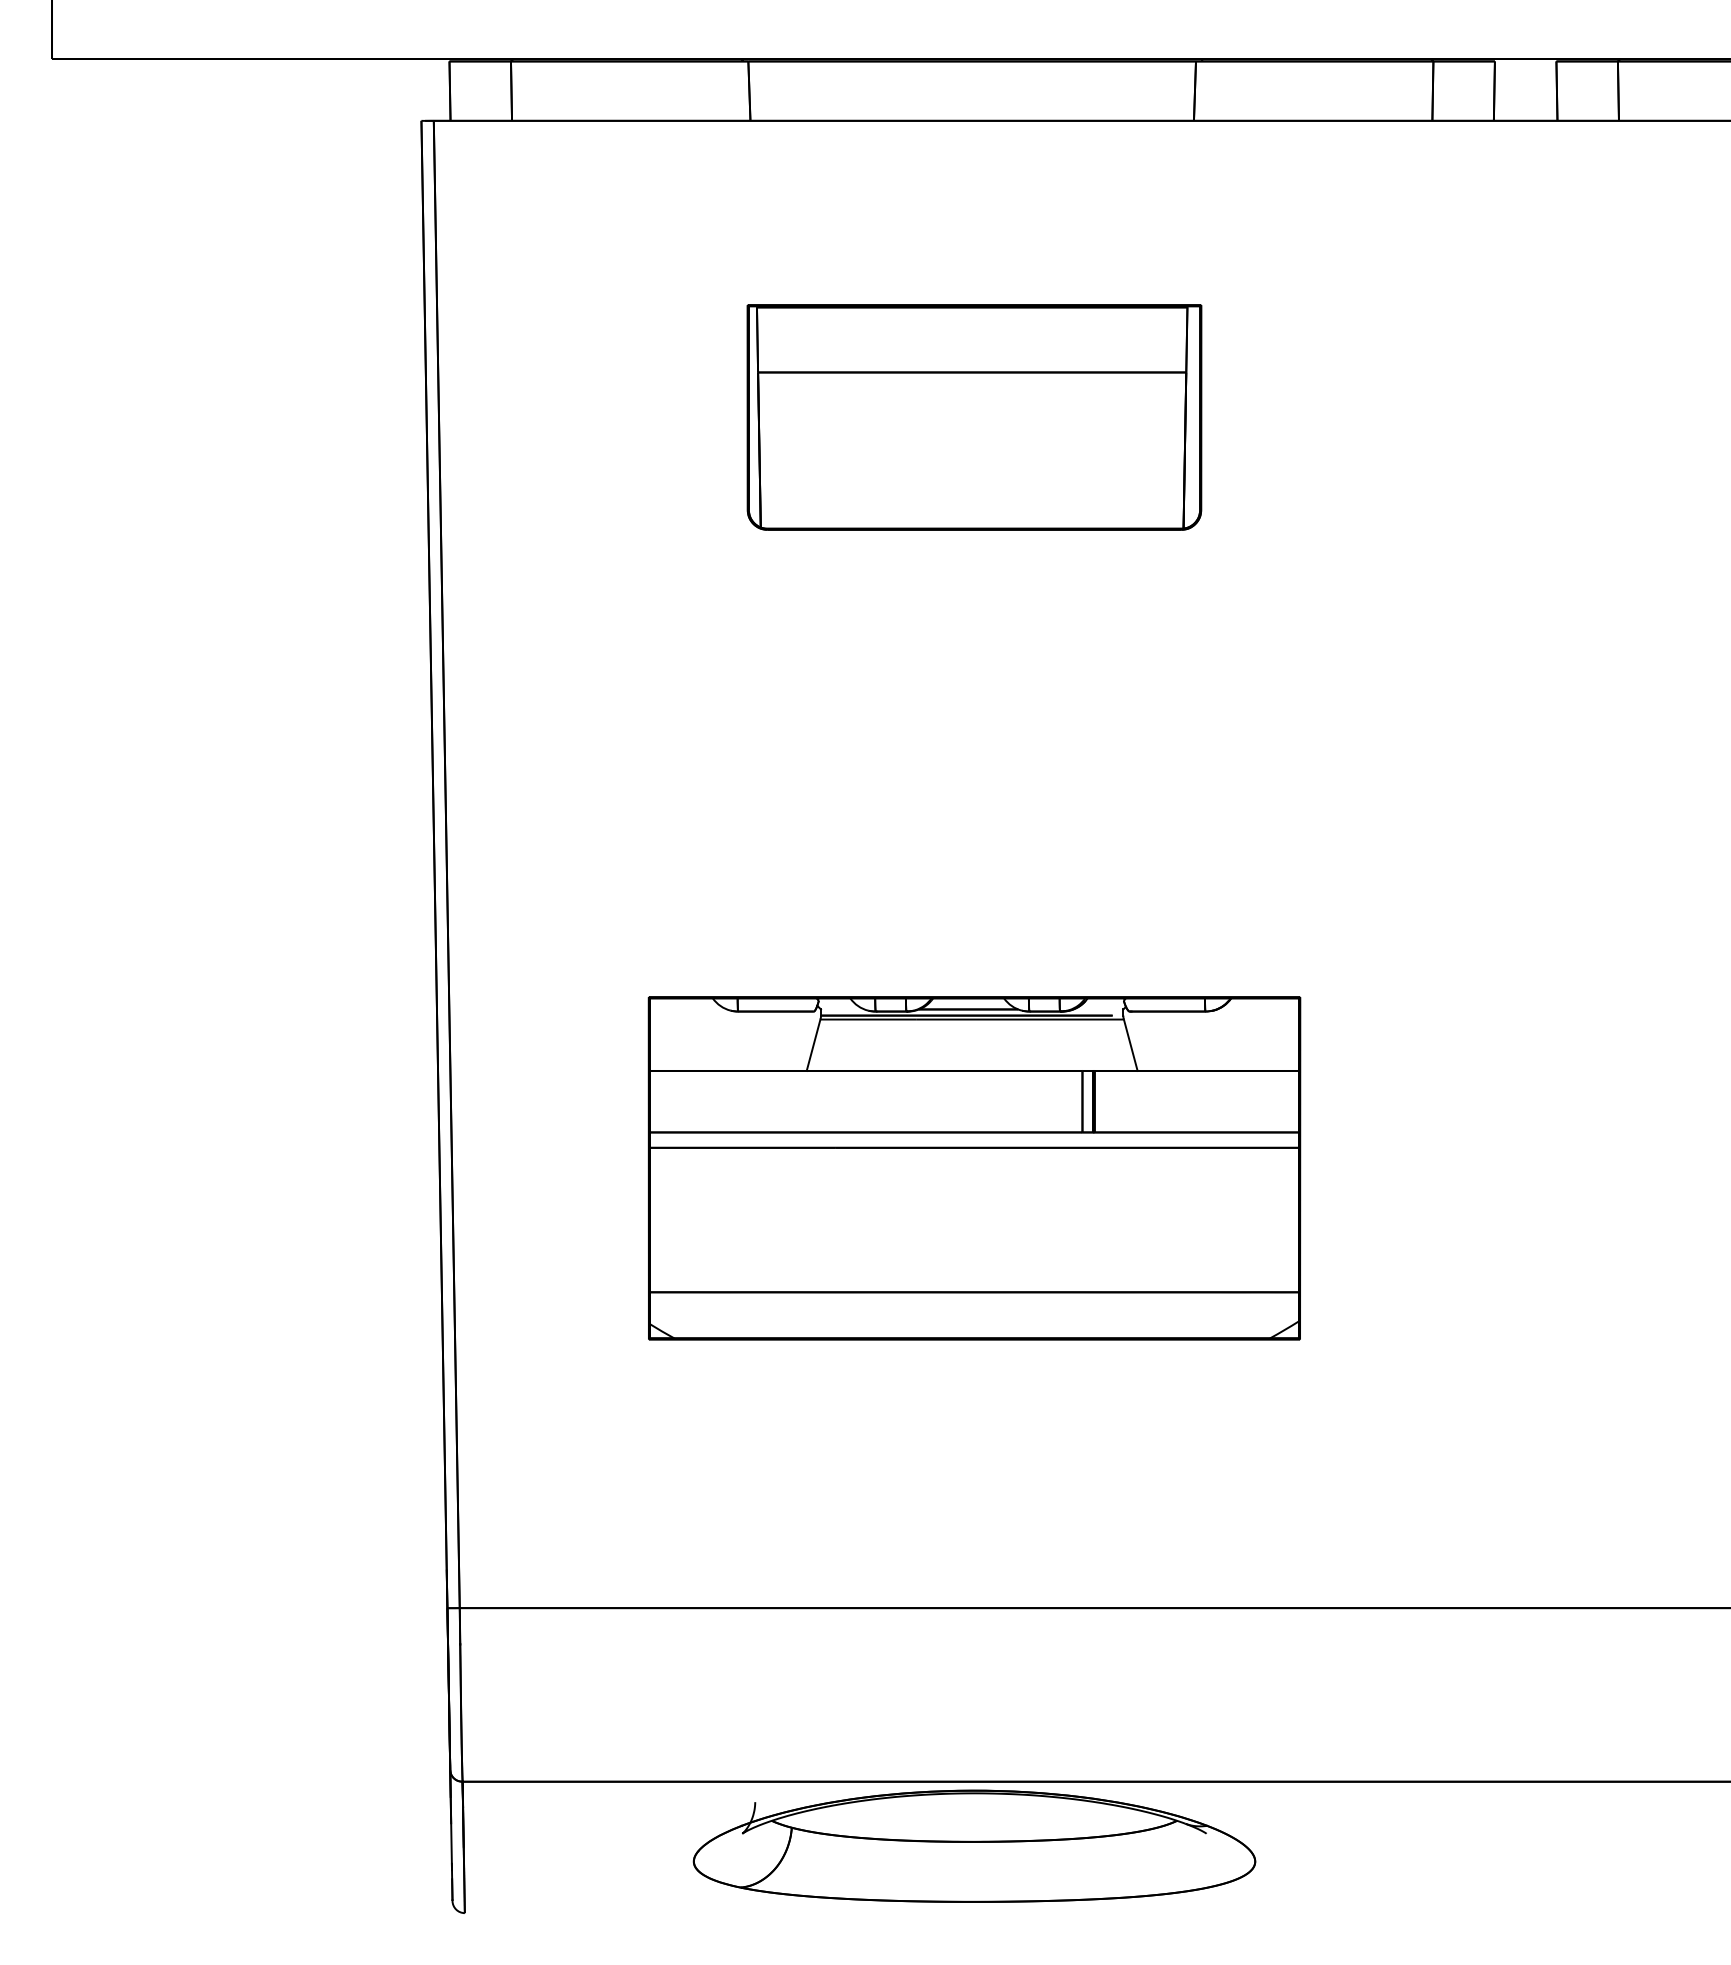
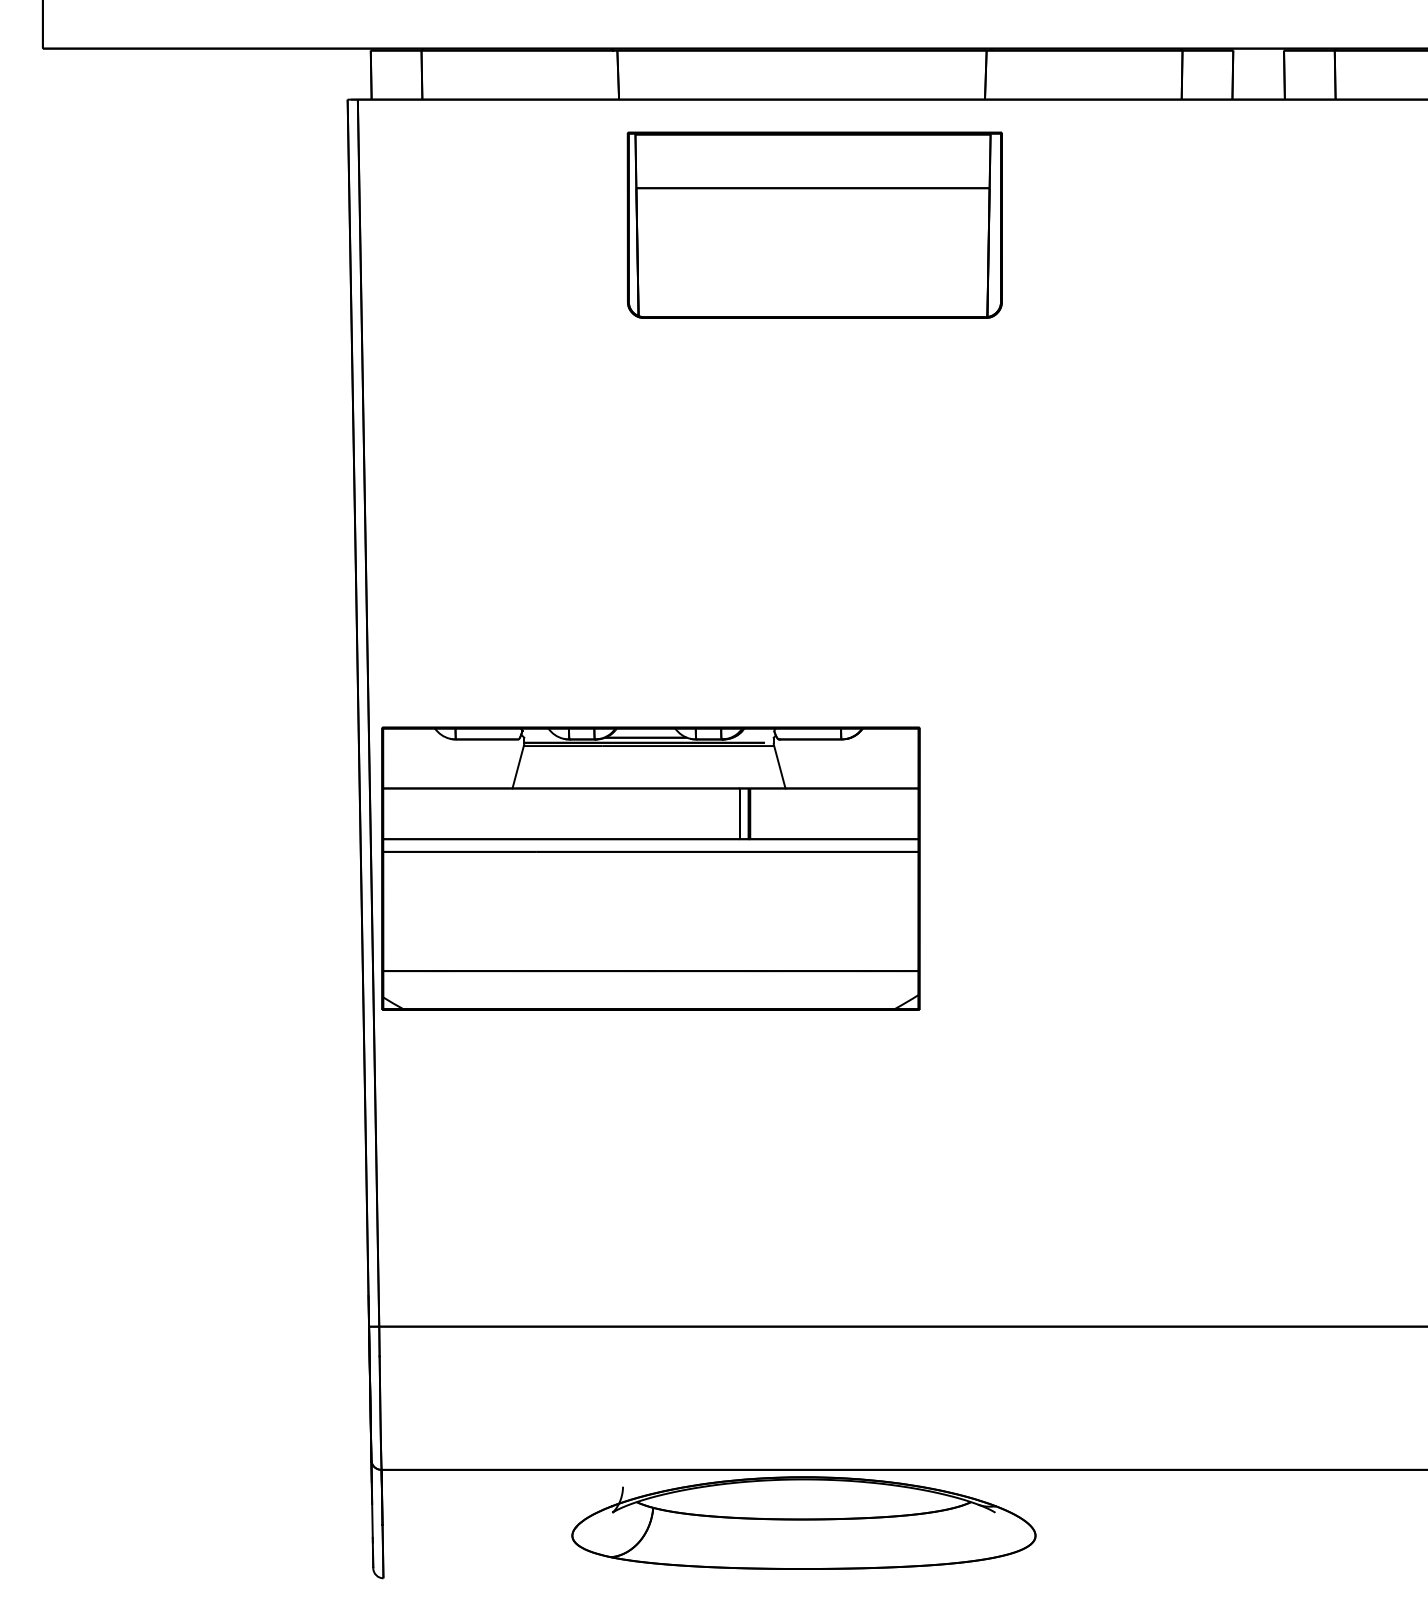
part: (973, 416) -> (814, 224), moved
part: (973, 1167) -> (650, 868), moved

